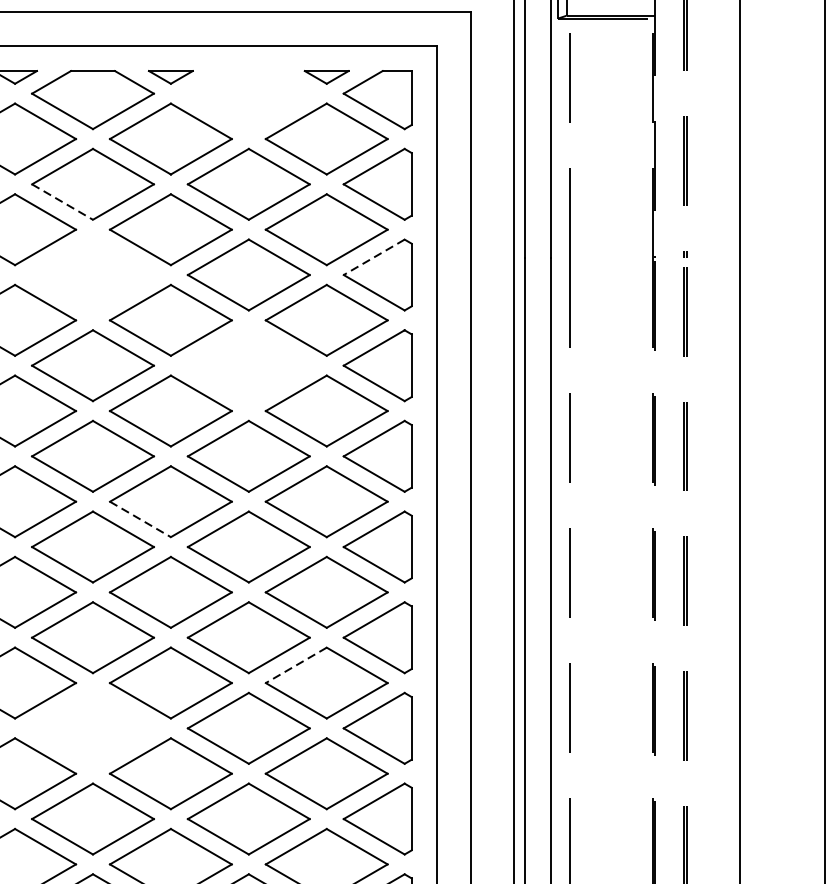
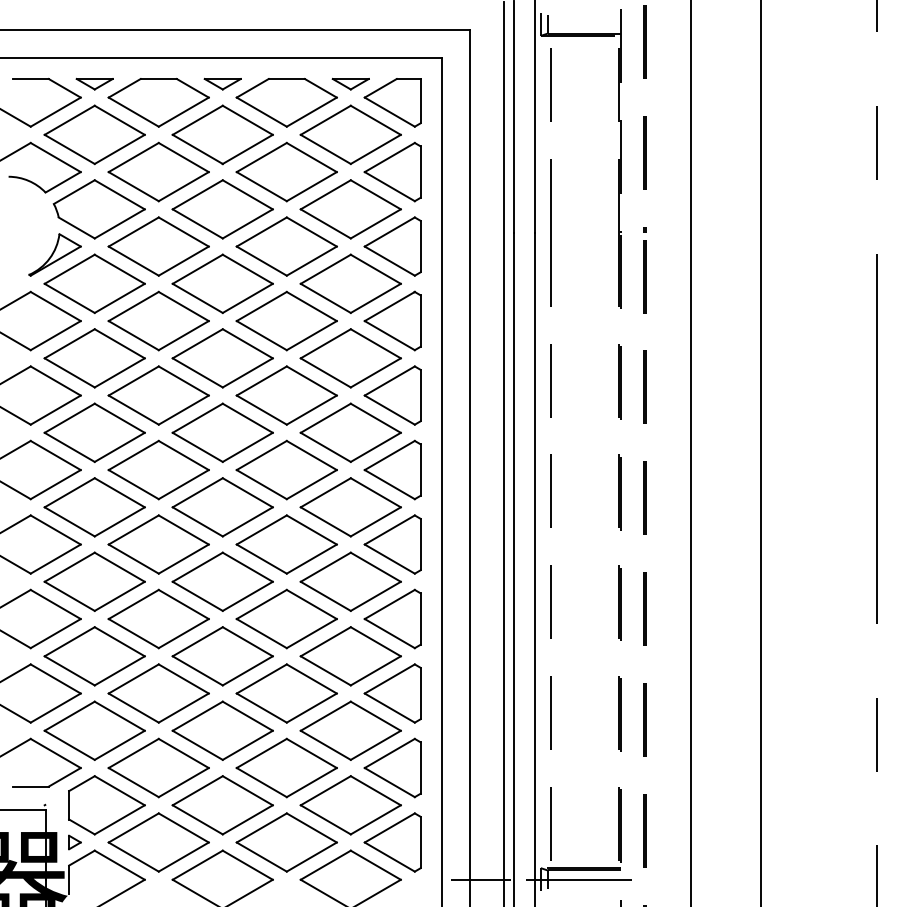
part: (248, 99) -> (286, 102), added
line: (62, 201) -> (133, 186), dashed -> solid
line: (373, 257) -> (389, 232), dashed -> solid
part: (92, 274) -> (158, 246), added
part: (248, 364) -> (286, 320), added
line: (140, 519) -> (197, 447), dashed -> solid
line: (295, 665) -> (325, 567), dashed -> solid
part: (92, 727) -> (158, 618), added

